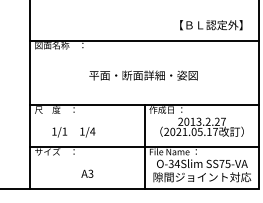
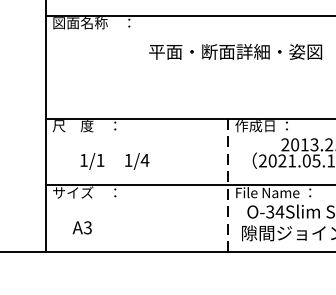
text: (143, 75) -> (235, 51), moved
line: (144, 147) -> (227, 185), solid -> dashed
text: (87, 173) -> (82, 227), moved

